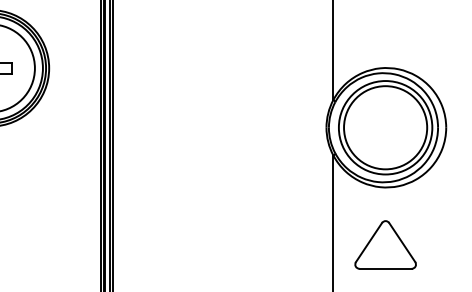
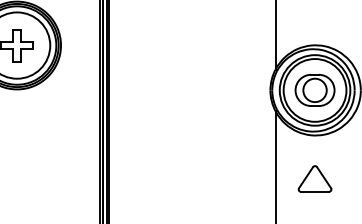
part: (384, 127) -> (314, 90), added
part: (384, 244) -> (314, 178), size x0.71

